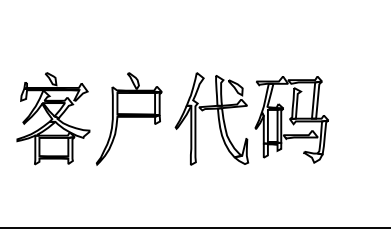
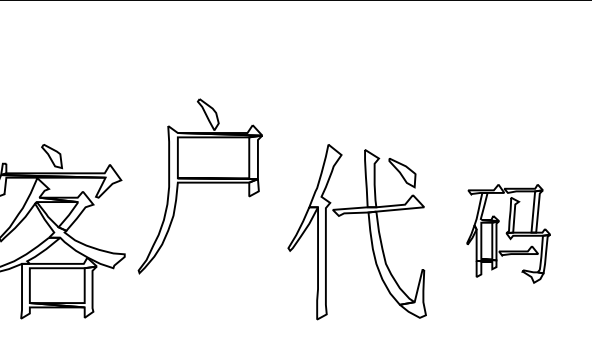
part: (129, 118) -> (200, 185), moved
part: (291, 119) -> (508, 233), size x0.6

